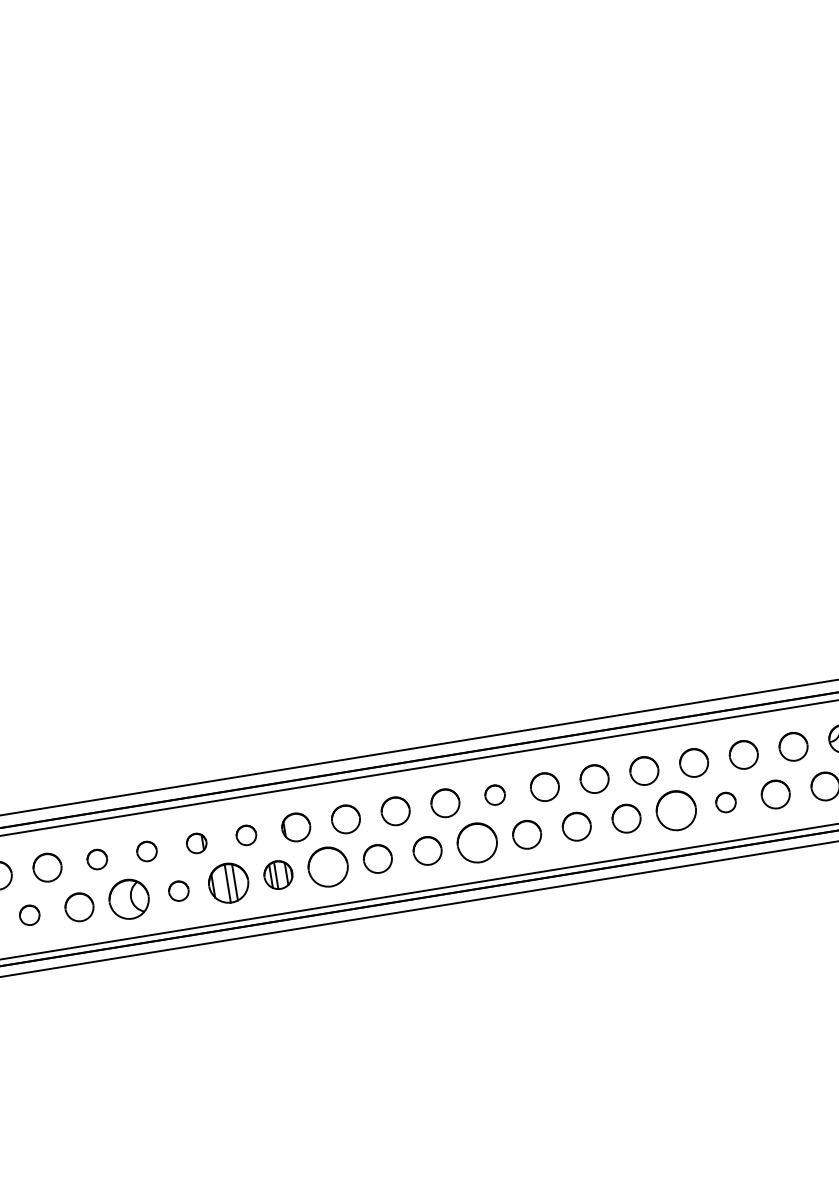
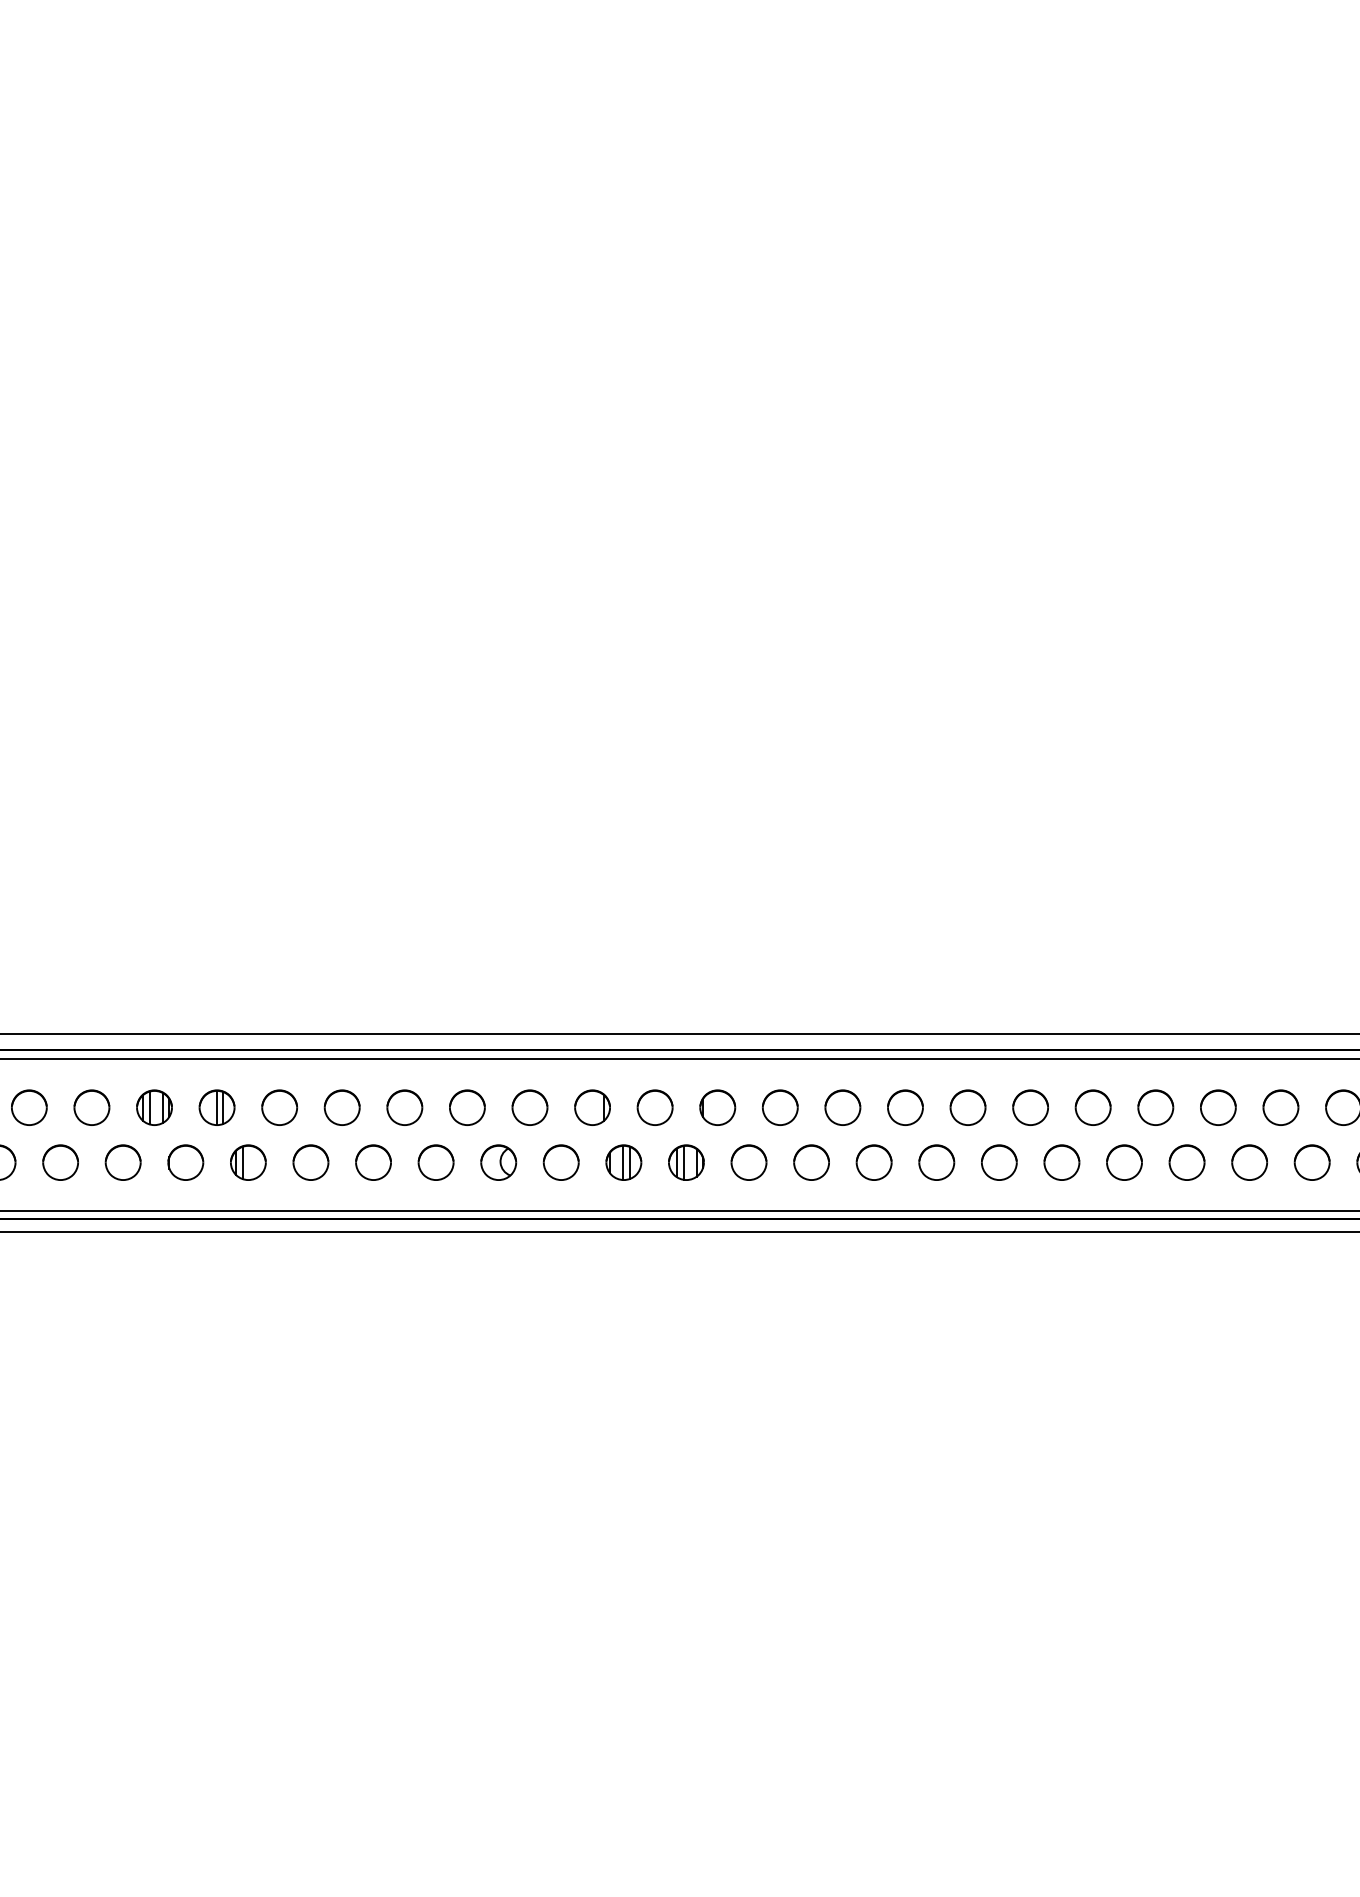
part: (494, 795) -> (967, 1107), size x1.43
part: (725, 802) -> (1249, 1162), size x1.43
part: (675, 810) -> (1186, 1162), size x0.71
part: (245, 835) -> (654, 1107), size x1.43
part: (477, 842) -> (936, 1162), size x0.71
part: (196, 843) -> (592, 1107), size x1.43
part: (146, 851) -> (529, 1107), size x1.43
part: (97, 859) -> (467, 1107), size x1.43
part: (327, 866) -> (748, 1162), size x0.71
part: (228, 883) -> (623, 1162), size x0.71
part: (178, 891) -> (560, 1162), size x1.43
part: (129, 899) -> (498, 1162), size x0.71
part: (29, 915) -> (373, 1162), size x1.43

